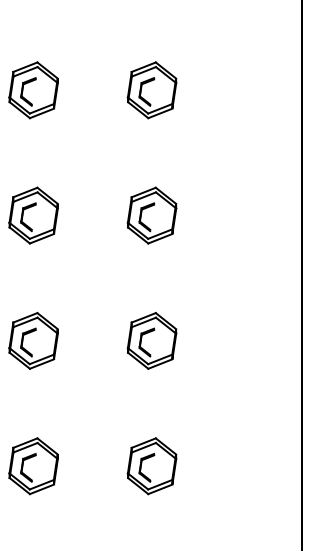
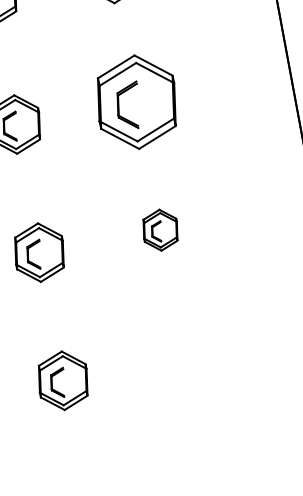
part: (151, 215) -> (136, 102), size x1.6
part: (151, 340) -> (159, 229), size x0.7
part: (151, 466) -> (183, 358), removed

